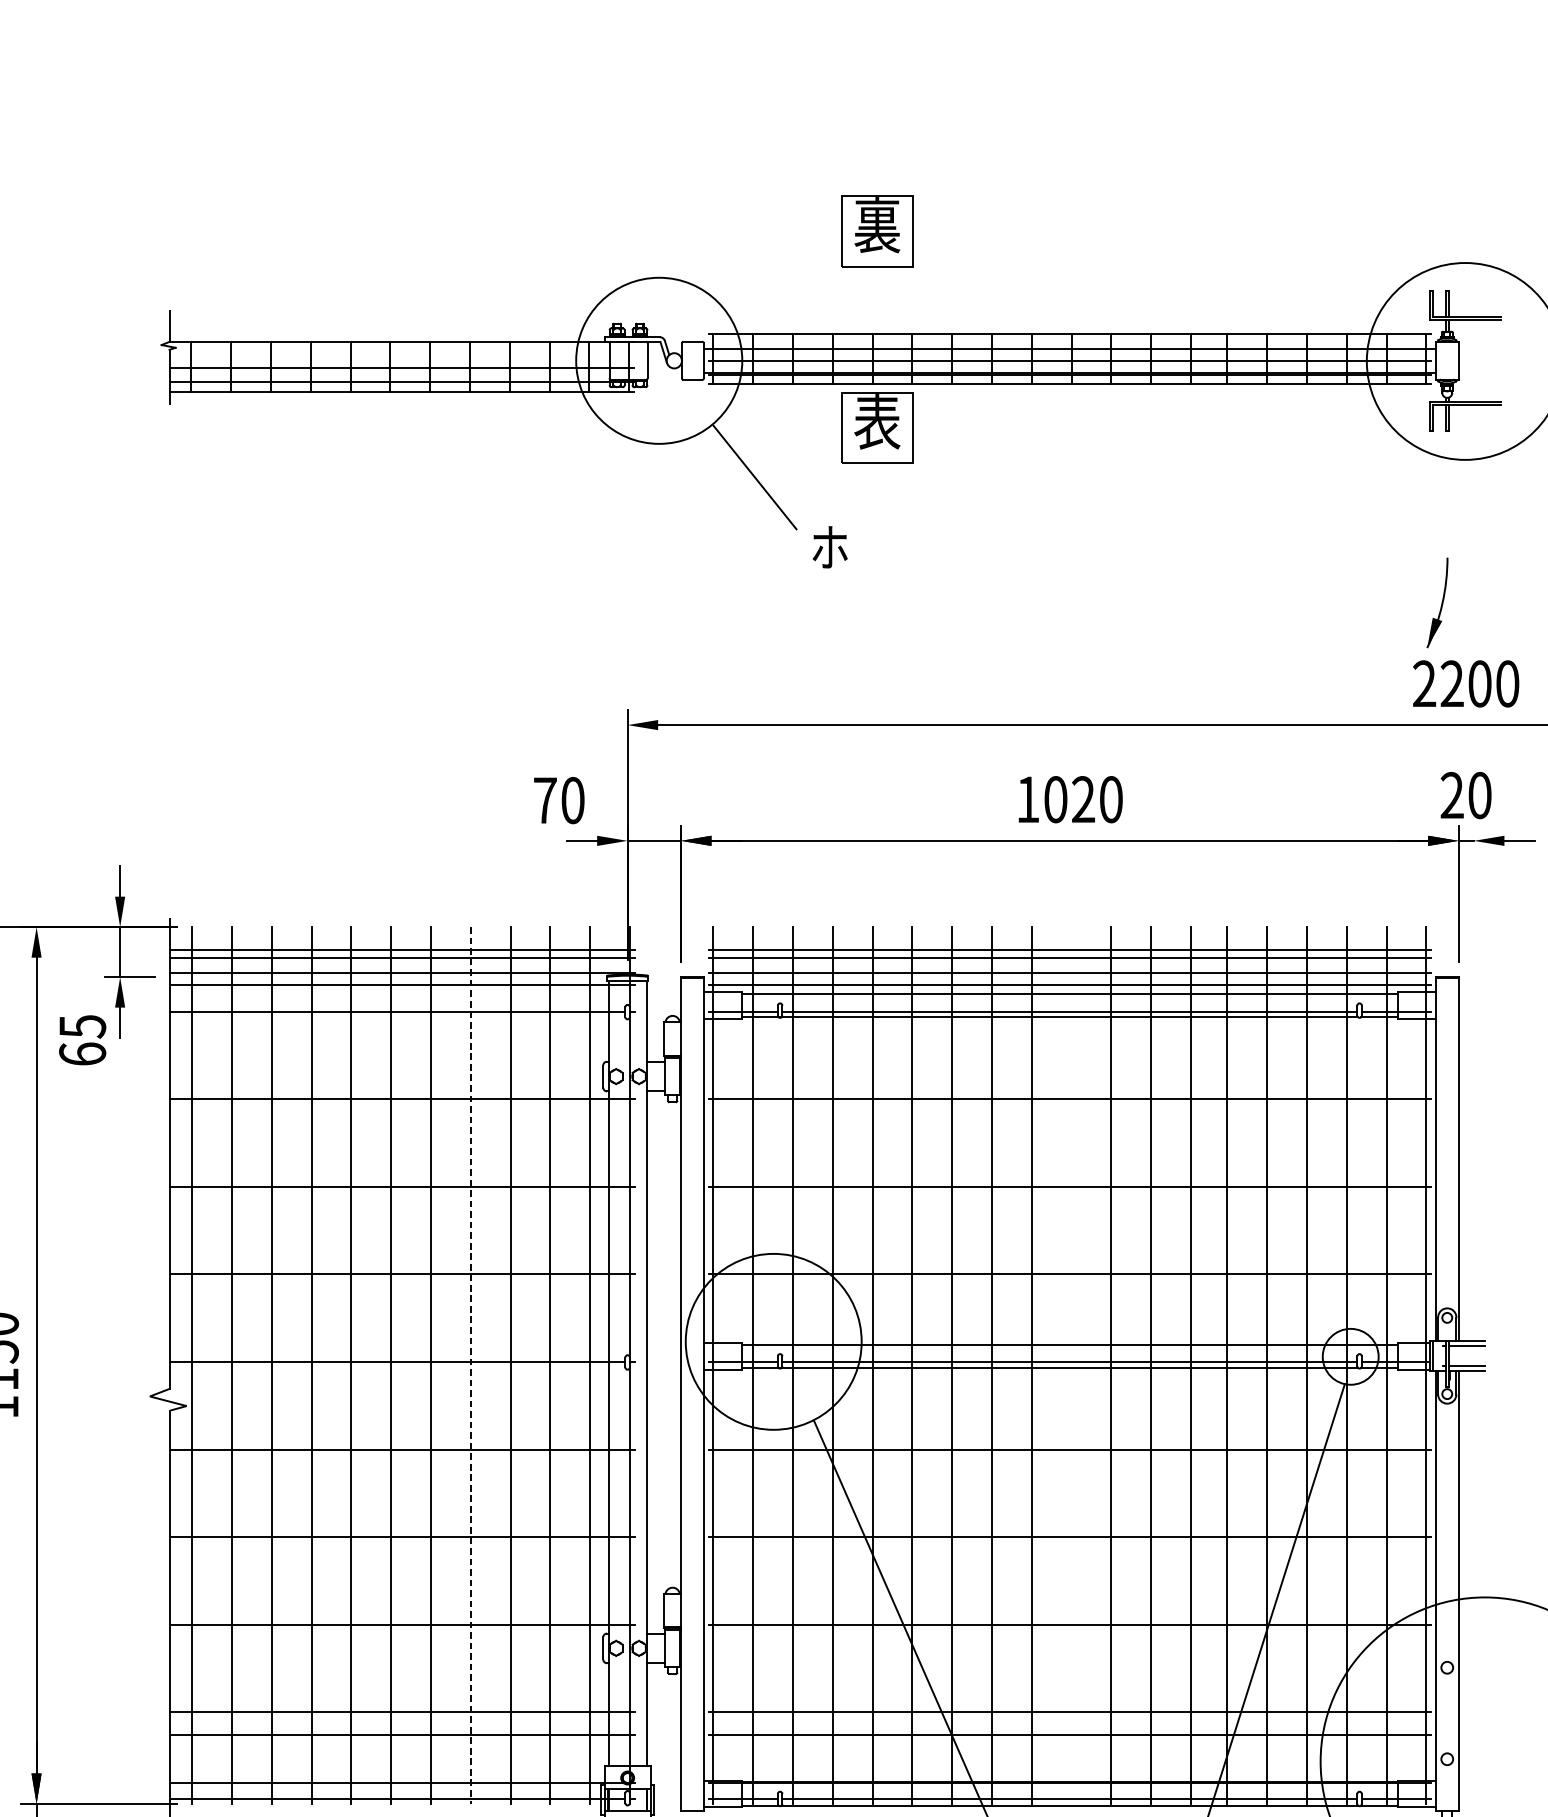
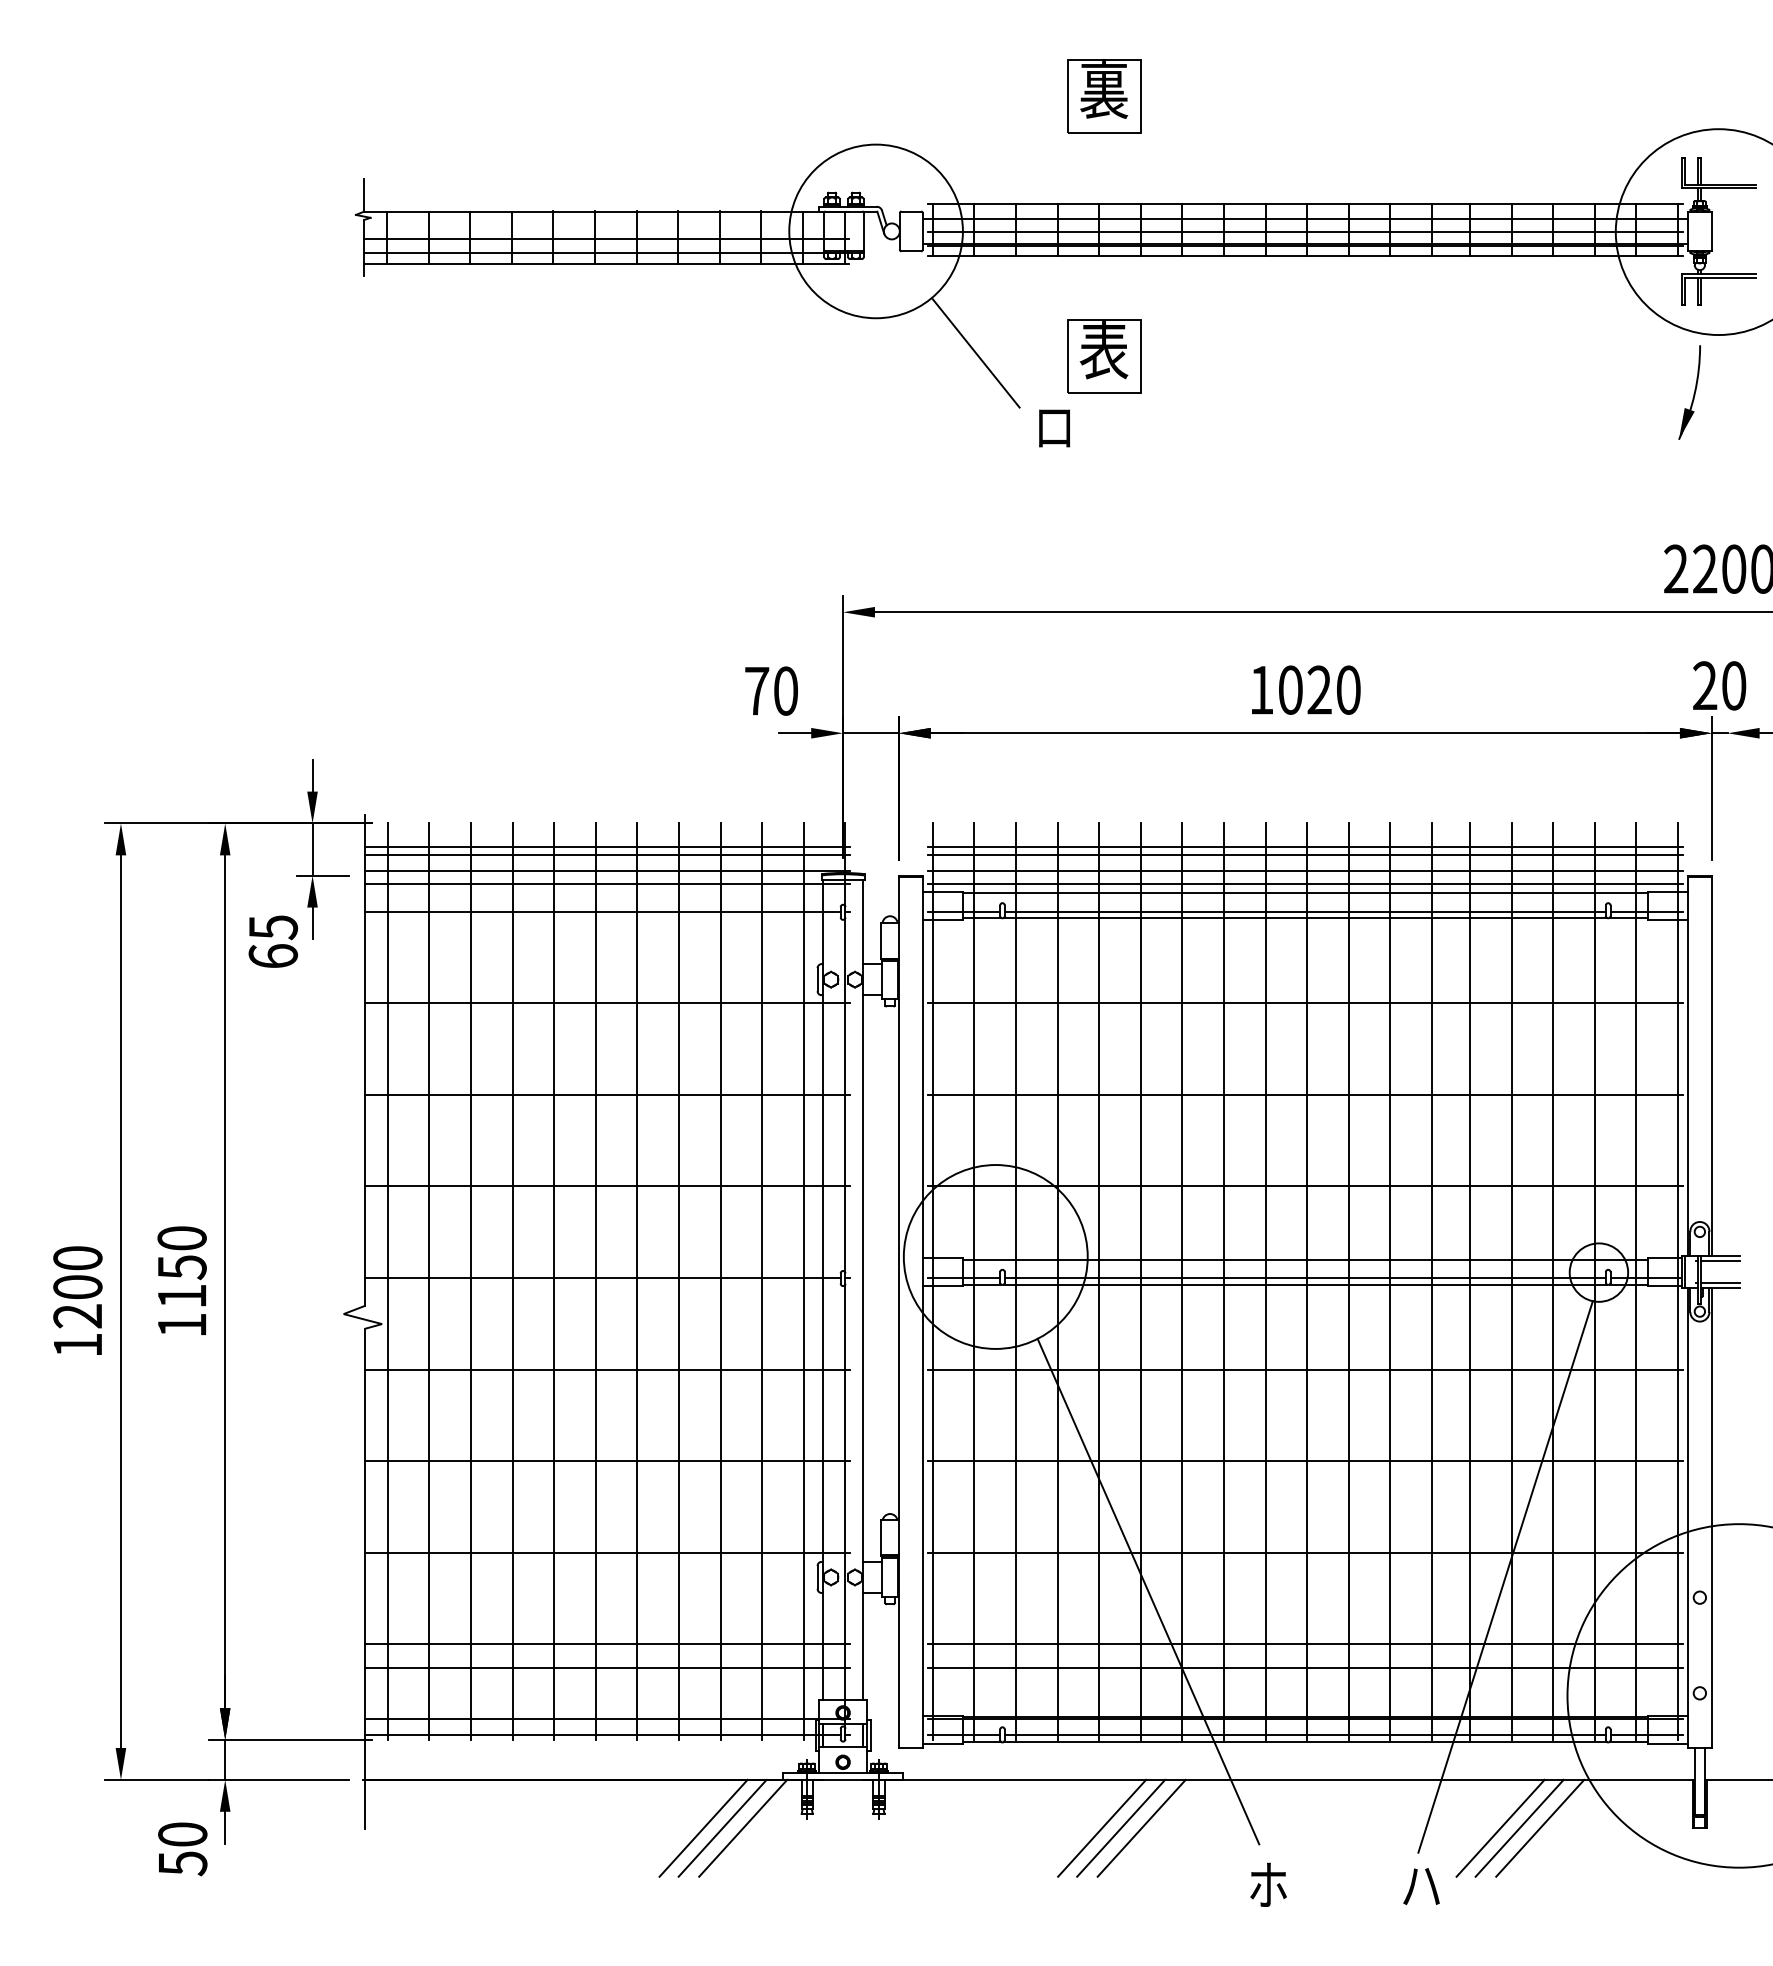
part: (877, 427) -> (1104, 356), moved
text: (829, 547) -> (1054, 426), ホ -> ロ
part: (1437, 602) -> (1689, 392), moved
line: (1071, 1365) -> (1307, 1281), added
line: (471, 1366) -> (679, 1282), dashed -> solid

